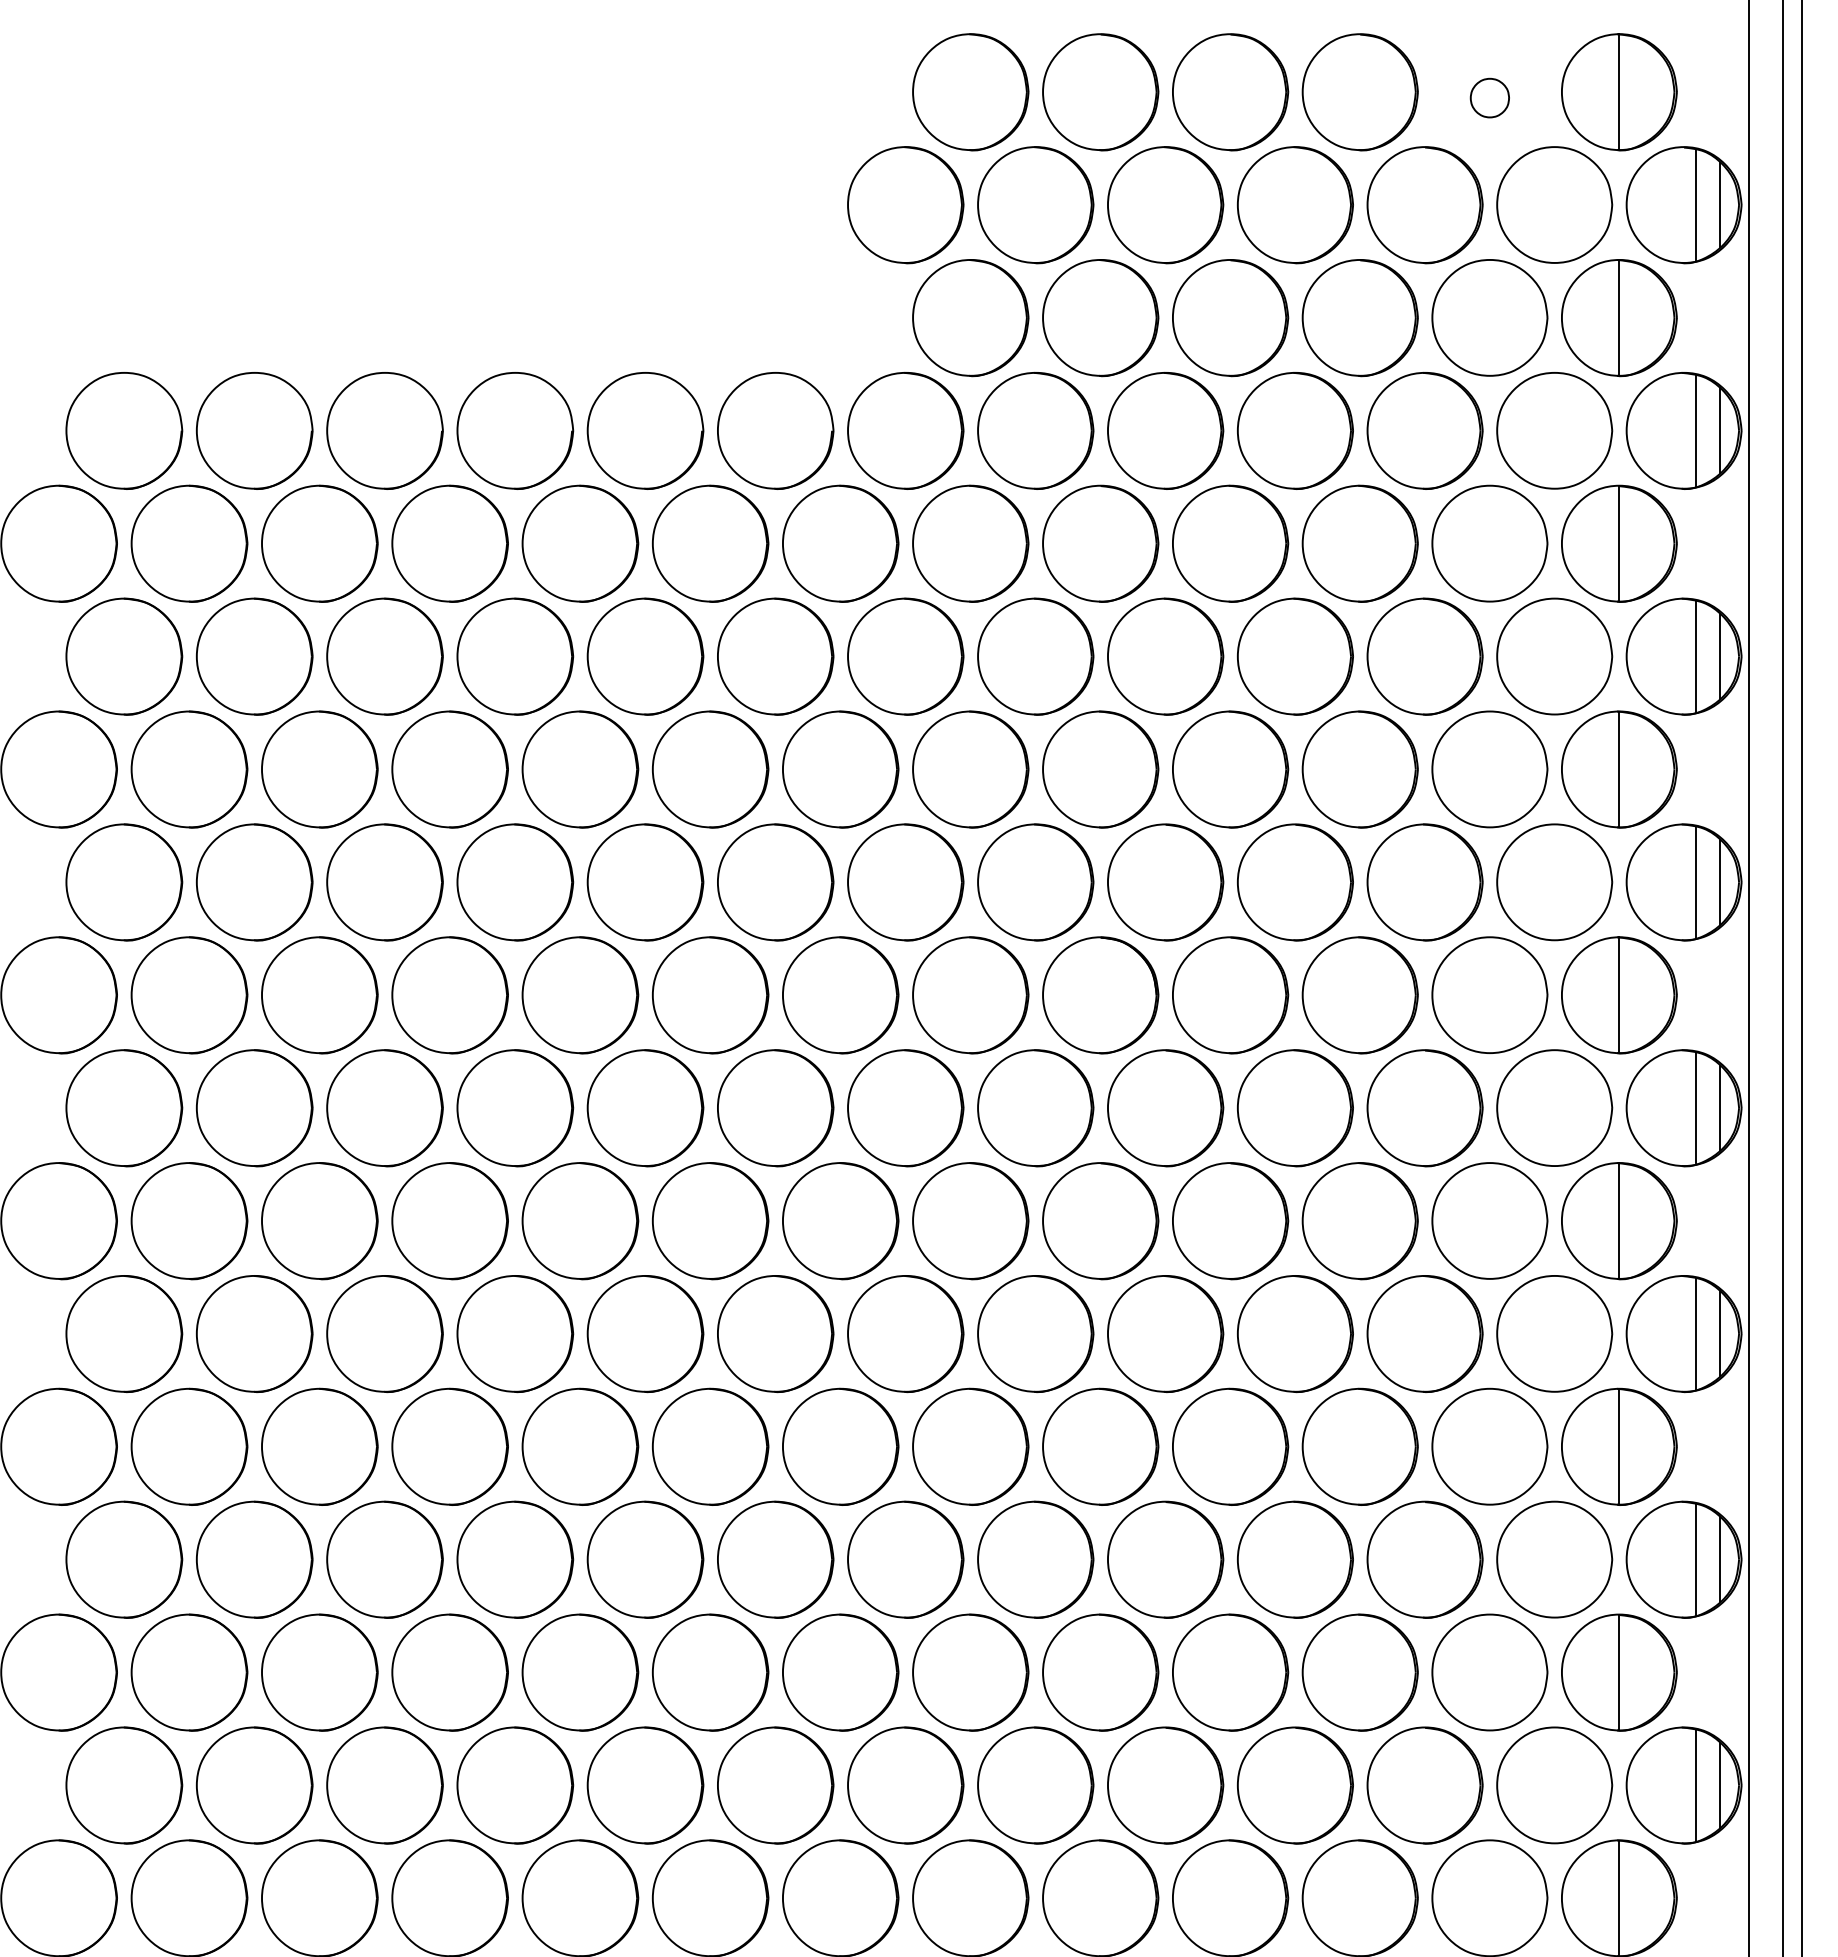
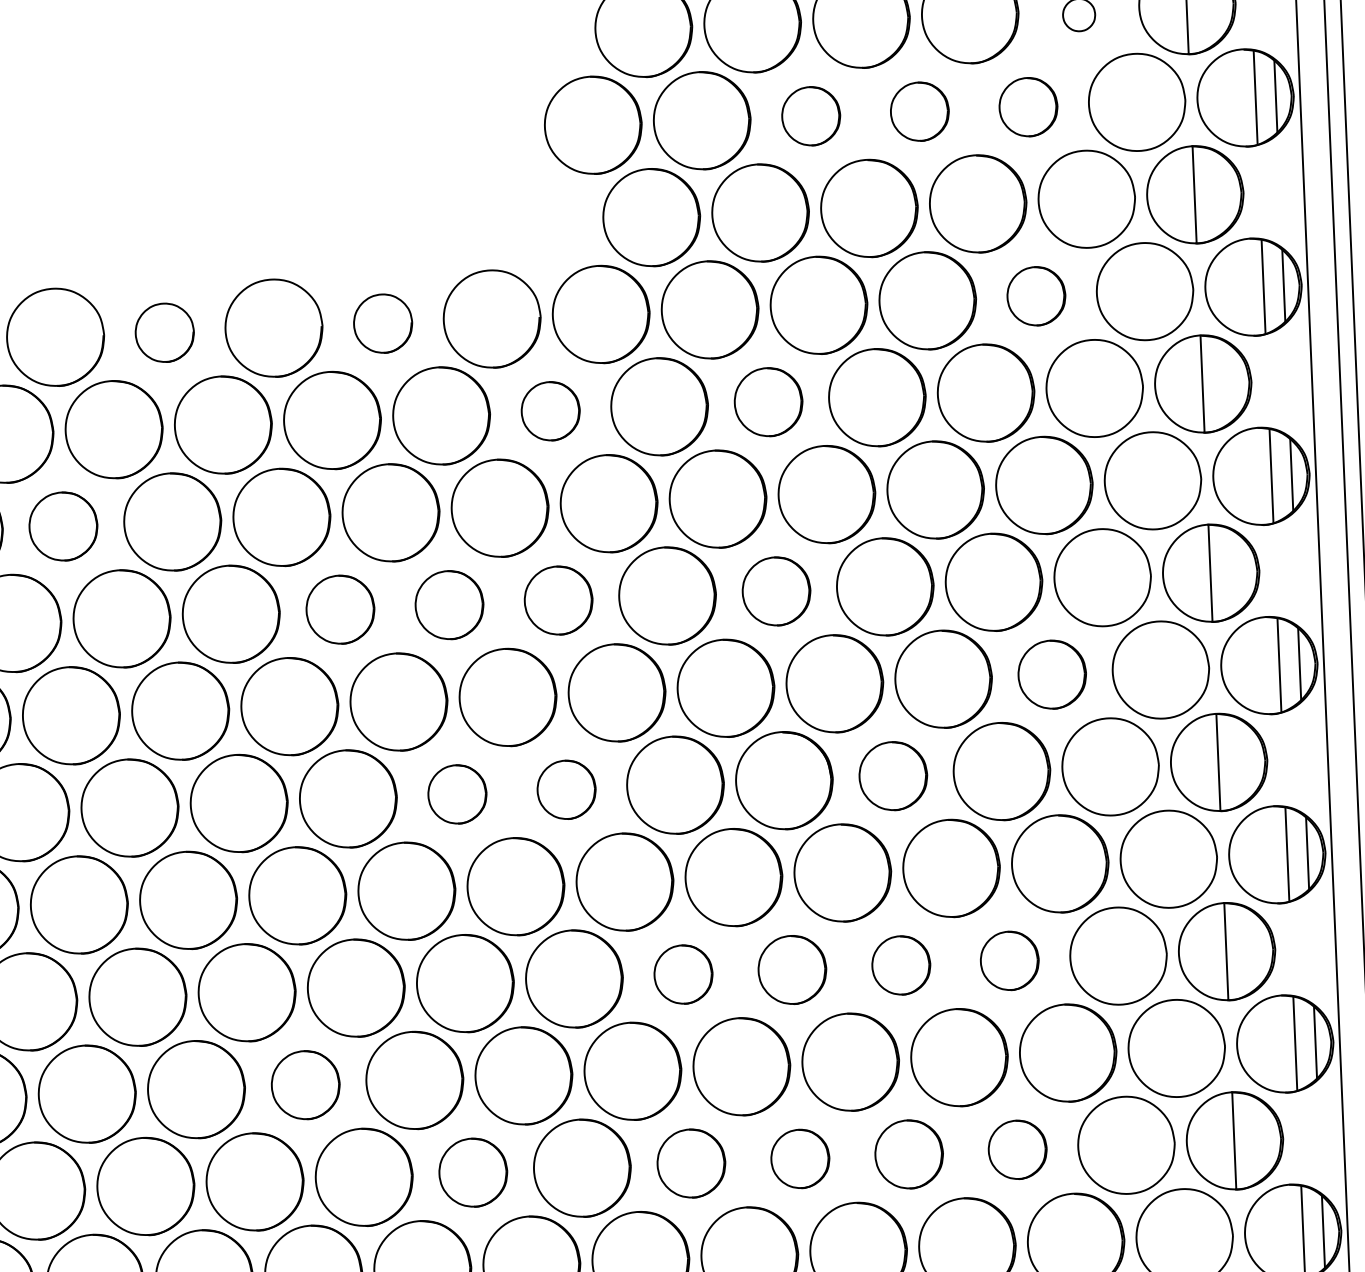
part: (1165, 205) -> (811, 116), size x0.6
part: (1295, 205) -> (919, 111), size x0.6
part: (1424, 205) -> (1028, 107), size x0.6
part: (384, 430) -> (164, 332), size x0.6
part: (645, 430) -> (383, 323), size x0.6
part: (1424, 430) -> (1035, 295), size x0.6
part: (840, 543) -> (550, 411), size x0.6
part: (1100, 543) -> (768, 402), size x0.7
part: (254, 656) -> (63, 526), size x0.7
part: (580, 769) -> (340, 609), size x0.7
part: (710, 769) -> (449, 605), size x0.7
part: (840, 769) -> (558, 600), size x0.7
part: (1100, 769) -> (776, 591), size x0.7
part: (1424, 882) -> (1051, 674), size x0.7
part: (710, 995) -> (457, 794), size x0.6
part: (840, 995) -> (566, 789), size x0.6
part: (1230, 995) -> (893, 776), size x0.7
part: (970, 1221) -> (683, 974), size x0.6
part: (1100, 1221) -> (792, 970), size x0.7
part: (1230, 1221) -> (901, 965), size x0.6
part: (1359, 1221) -> (1009, 961), size x0.6
part: (515, 1334) -> (305, 1085), size x0.7
part: (710, 1446) -> (473, 1172), size x0.7
part: (970, 1446) -> (691, 1163), size x0.7
part: (1100, 1446) -> (800, 1158), size x0.6
part: (1230, 1446) -> (909, 1154), size x0.7
part: (1359, 1446) -> (1017, 1149), size x0.6

